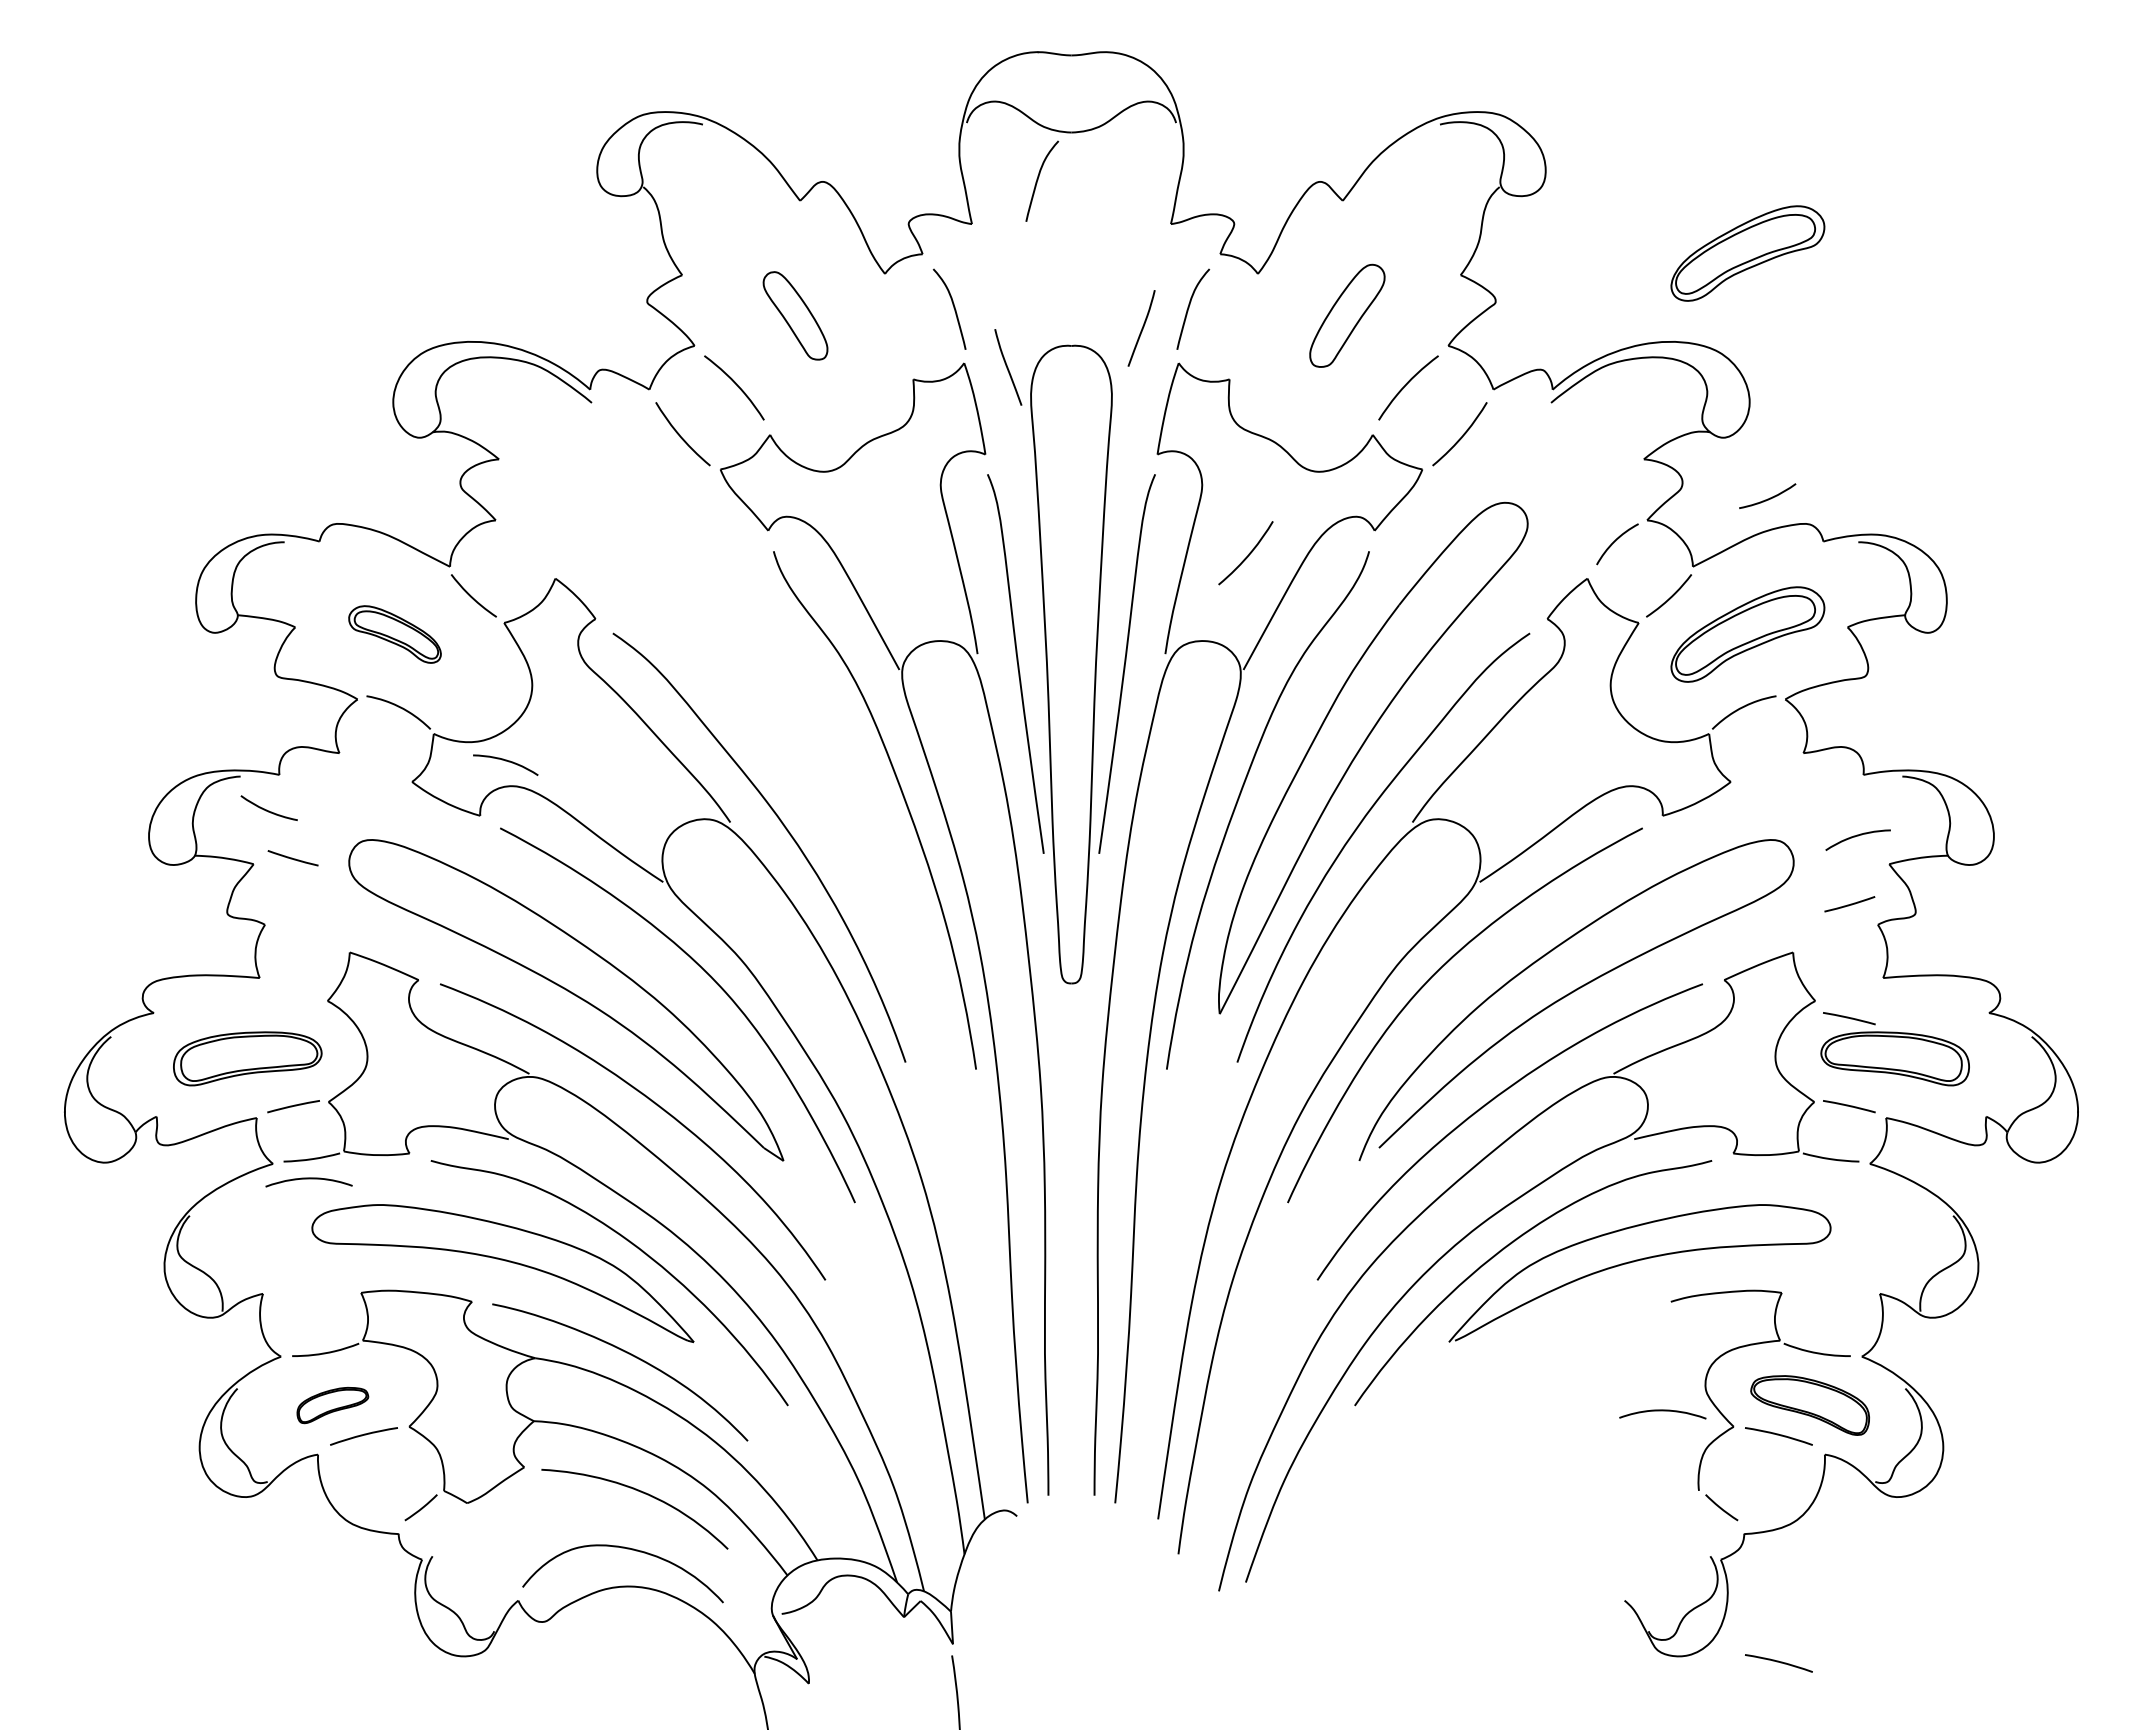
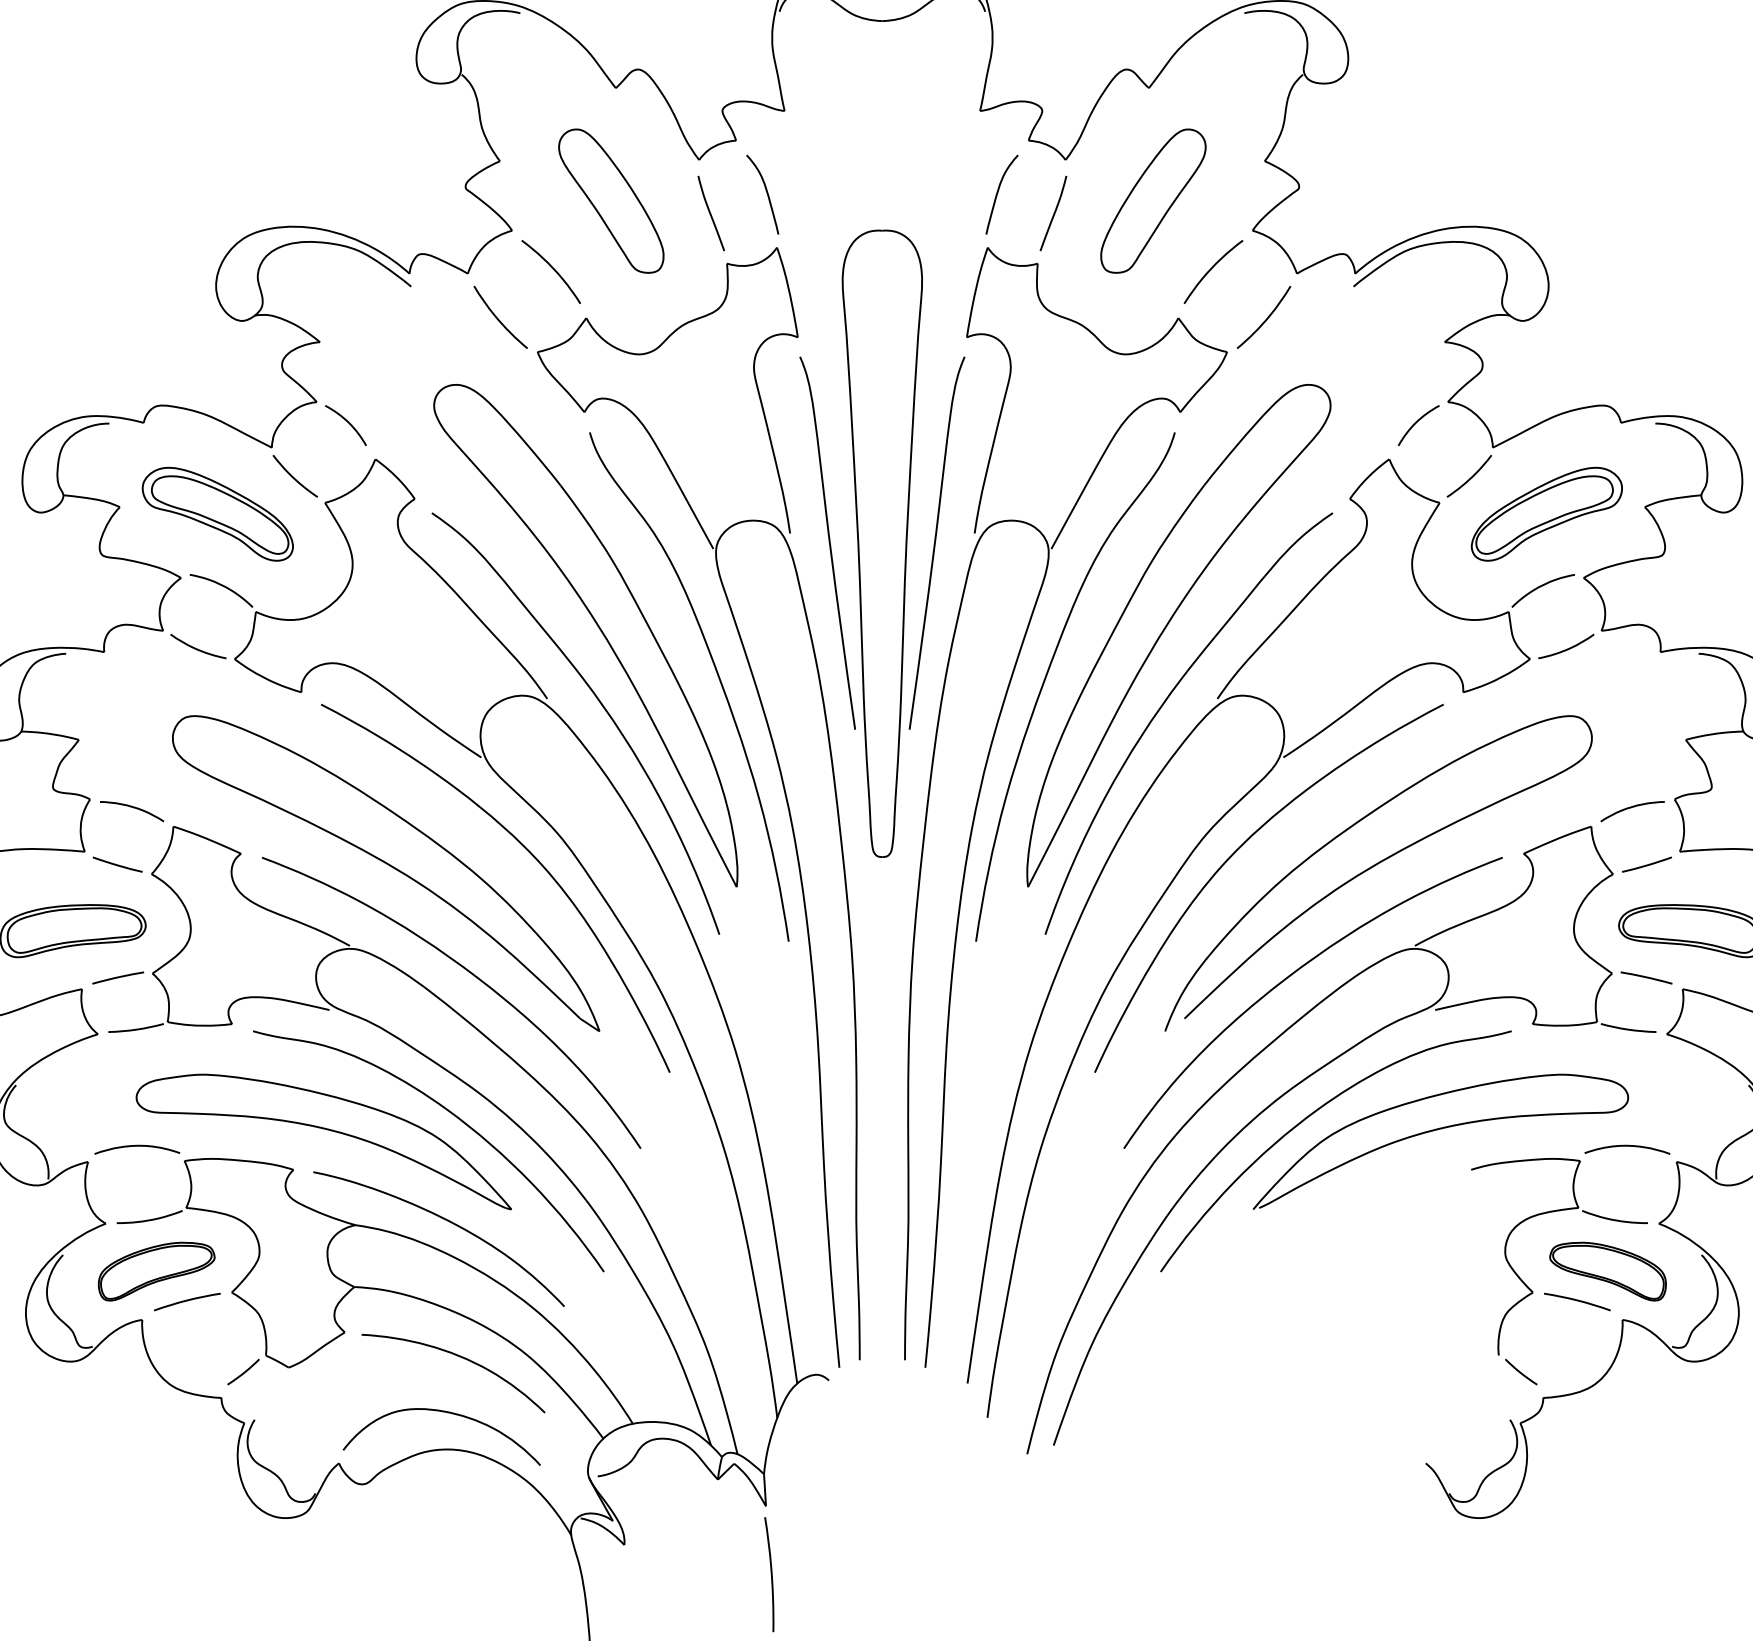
curve: (1038, 180) -> (849, 68), removed
part: (1747, 253) -> (1546, 139), removed
part: (795, 315) -> (611, 200), size x1.67
part: (1347, 315) -> (1153, 200), size x1.43
curve: (1141, 328) -> (1053, 213), moved
curve: (1008, 367) -> (711, 213), moved
curve: (1767, 498) -> (1566, 648), moved
curve: (527, 541) -> (347, 422), added
curve: (1247, 555) -> (1055, 436), removed
part: (394, 634) -> (217, 514), size x1.67
part: (782, 750) -> (598, 628), added
curve: (505, 761) -> (131, 807), moved
curve: (266, 809) -> (195, 647), moved
curve: (1855, 837) -> (1630, 808), moved
line: (292, 858) -> (117, 864), moved
line: (1849, 904) -> (1646, 864), moved
line: (1849, 1018) -> (1646, 891), removed
curve: (308, 1179) -> (136, 1146), moved
part: (332, 1405) -> (156, 1271), size x1.67
curve: (1662, 1411) -> (1627, 1146), moved
curve: (1778, 1662) -> (1576, 1524), removed

